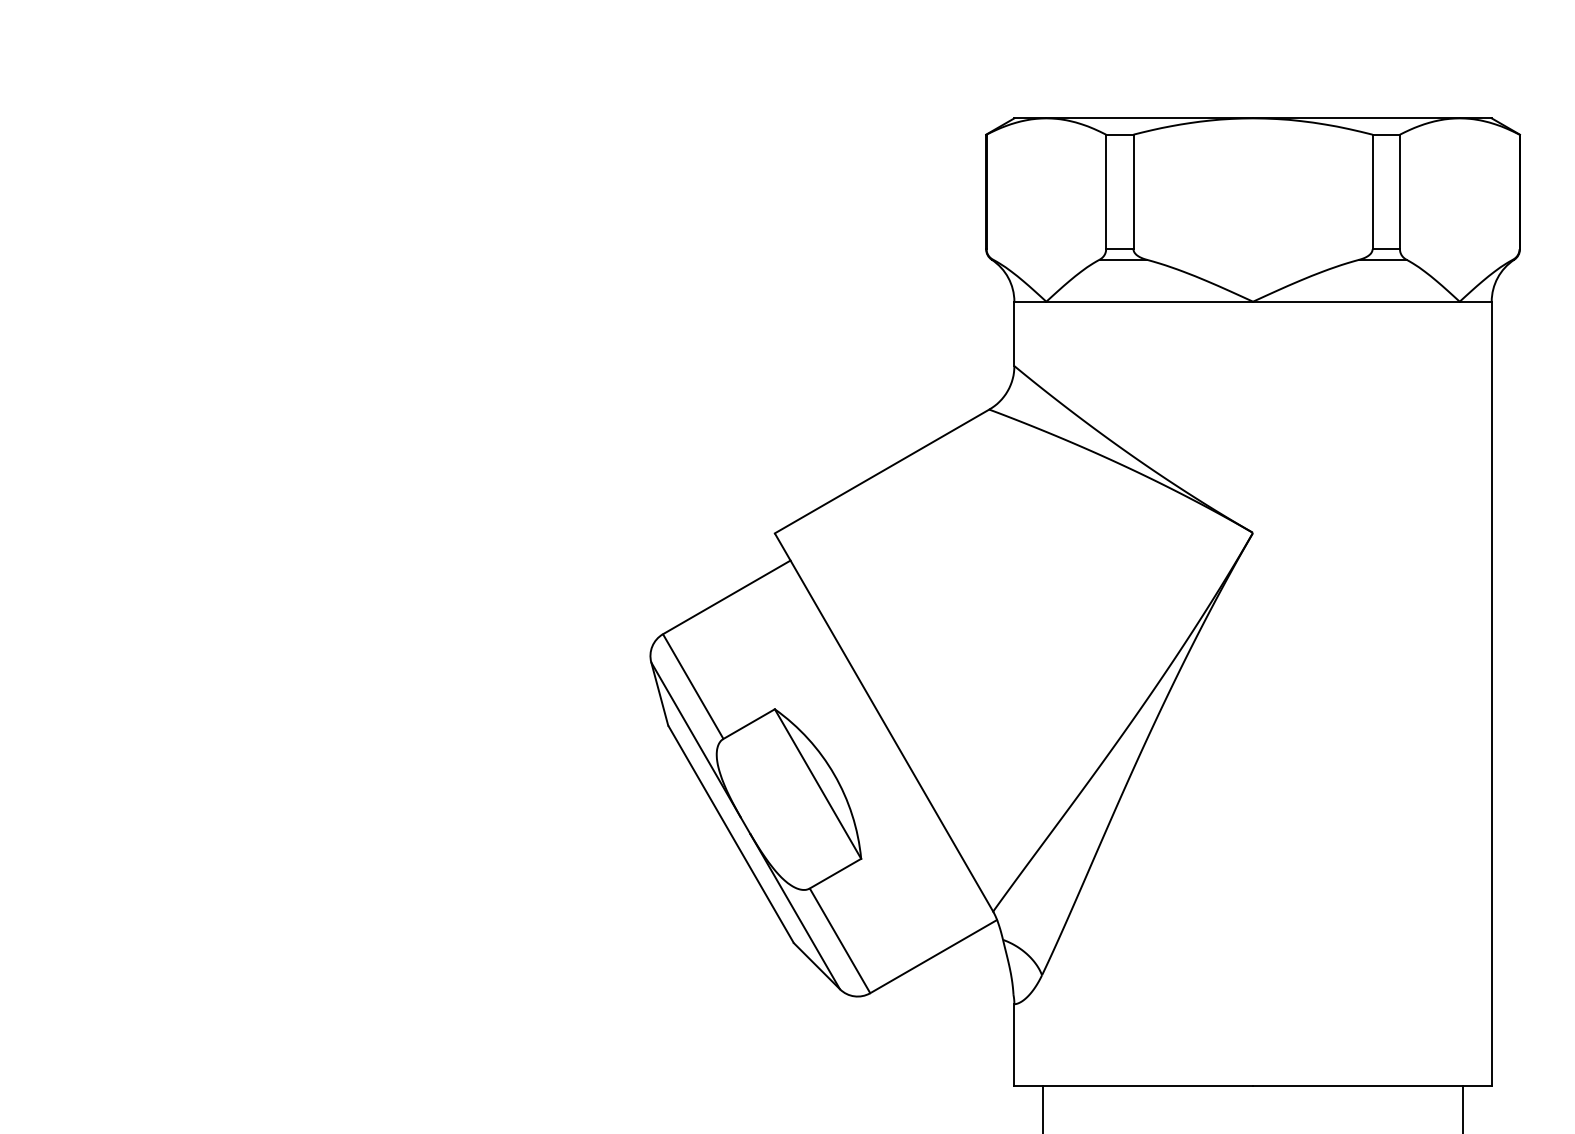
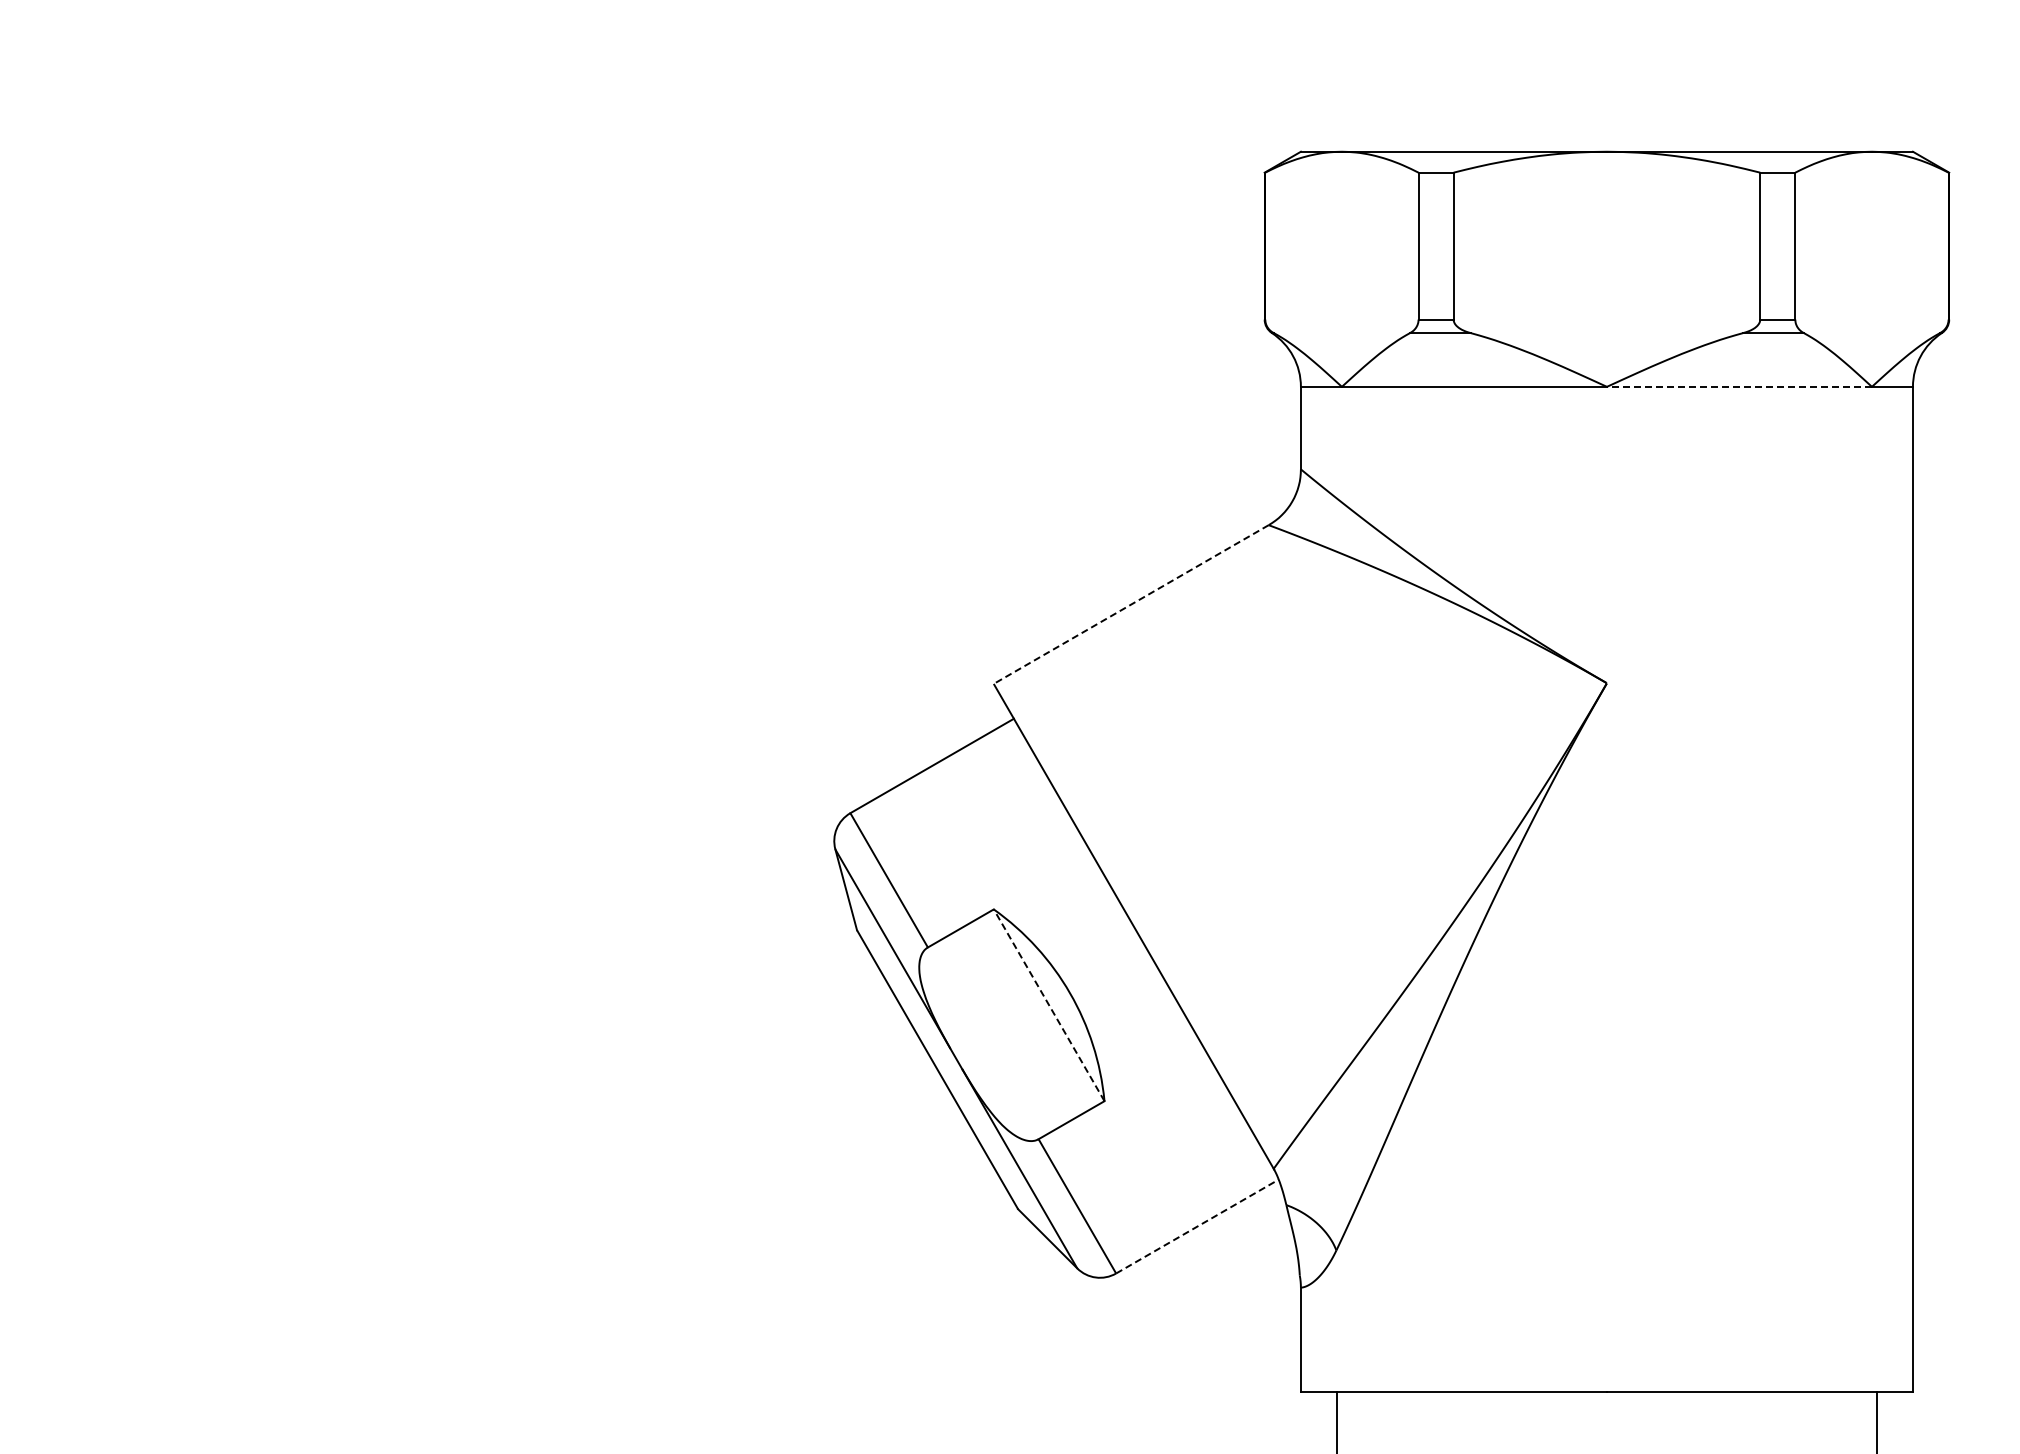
line: (1356, 301) -> (1739, 386), solid -> dashed
line: (882, 471) -> (1131, 604), solid -> dashed
line: (818, 784) -> (1049, 1005), solid -> dashed
line: (933, 956) -> (1197, 1226), solid -> dashed

